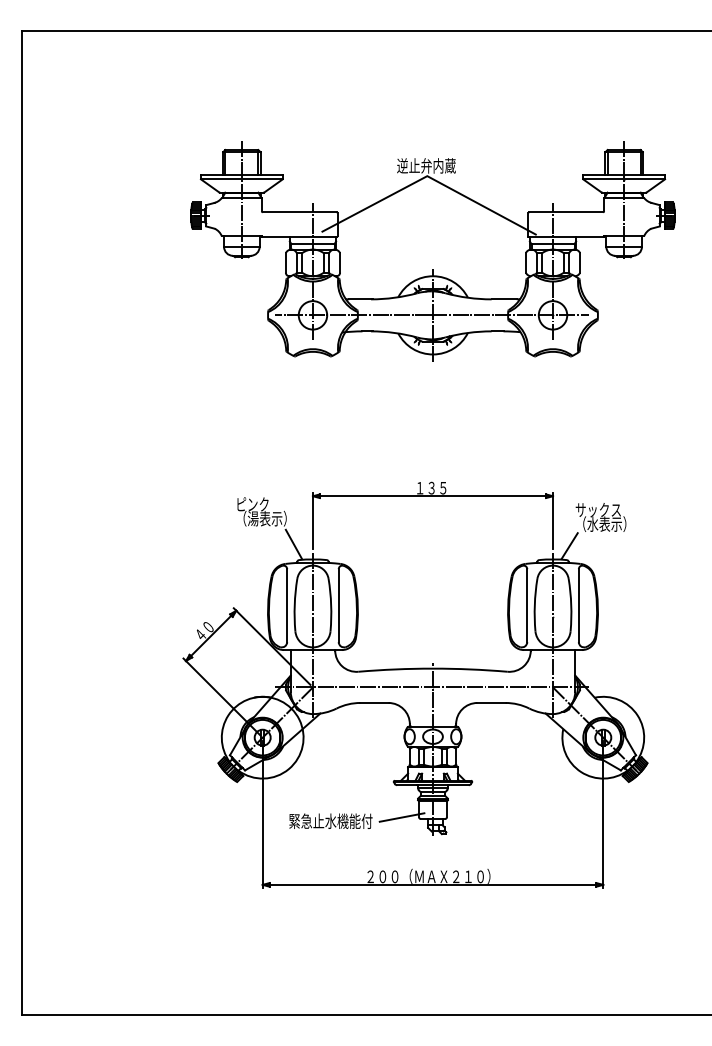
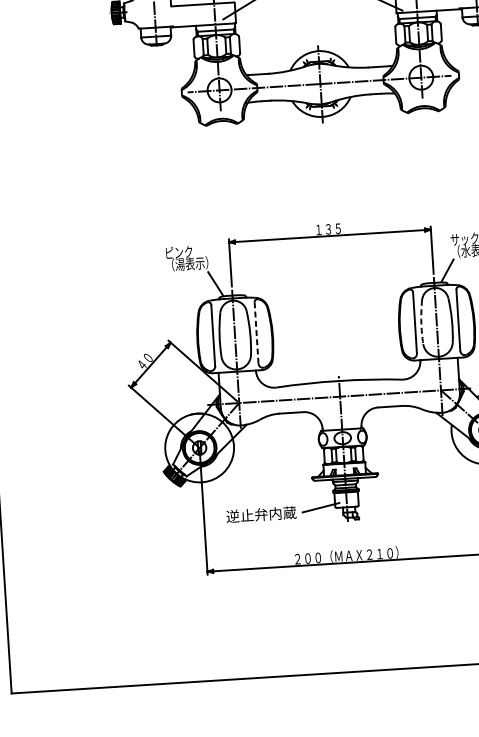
arc: (534, 605) -> (421, 322), solid -> dashed
line: (338, 606) -> (256, 333), solid -> dashed
text: (330, 821) -> (261, 514), 緊急止水機能付 -> 逆止弁内蔵

